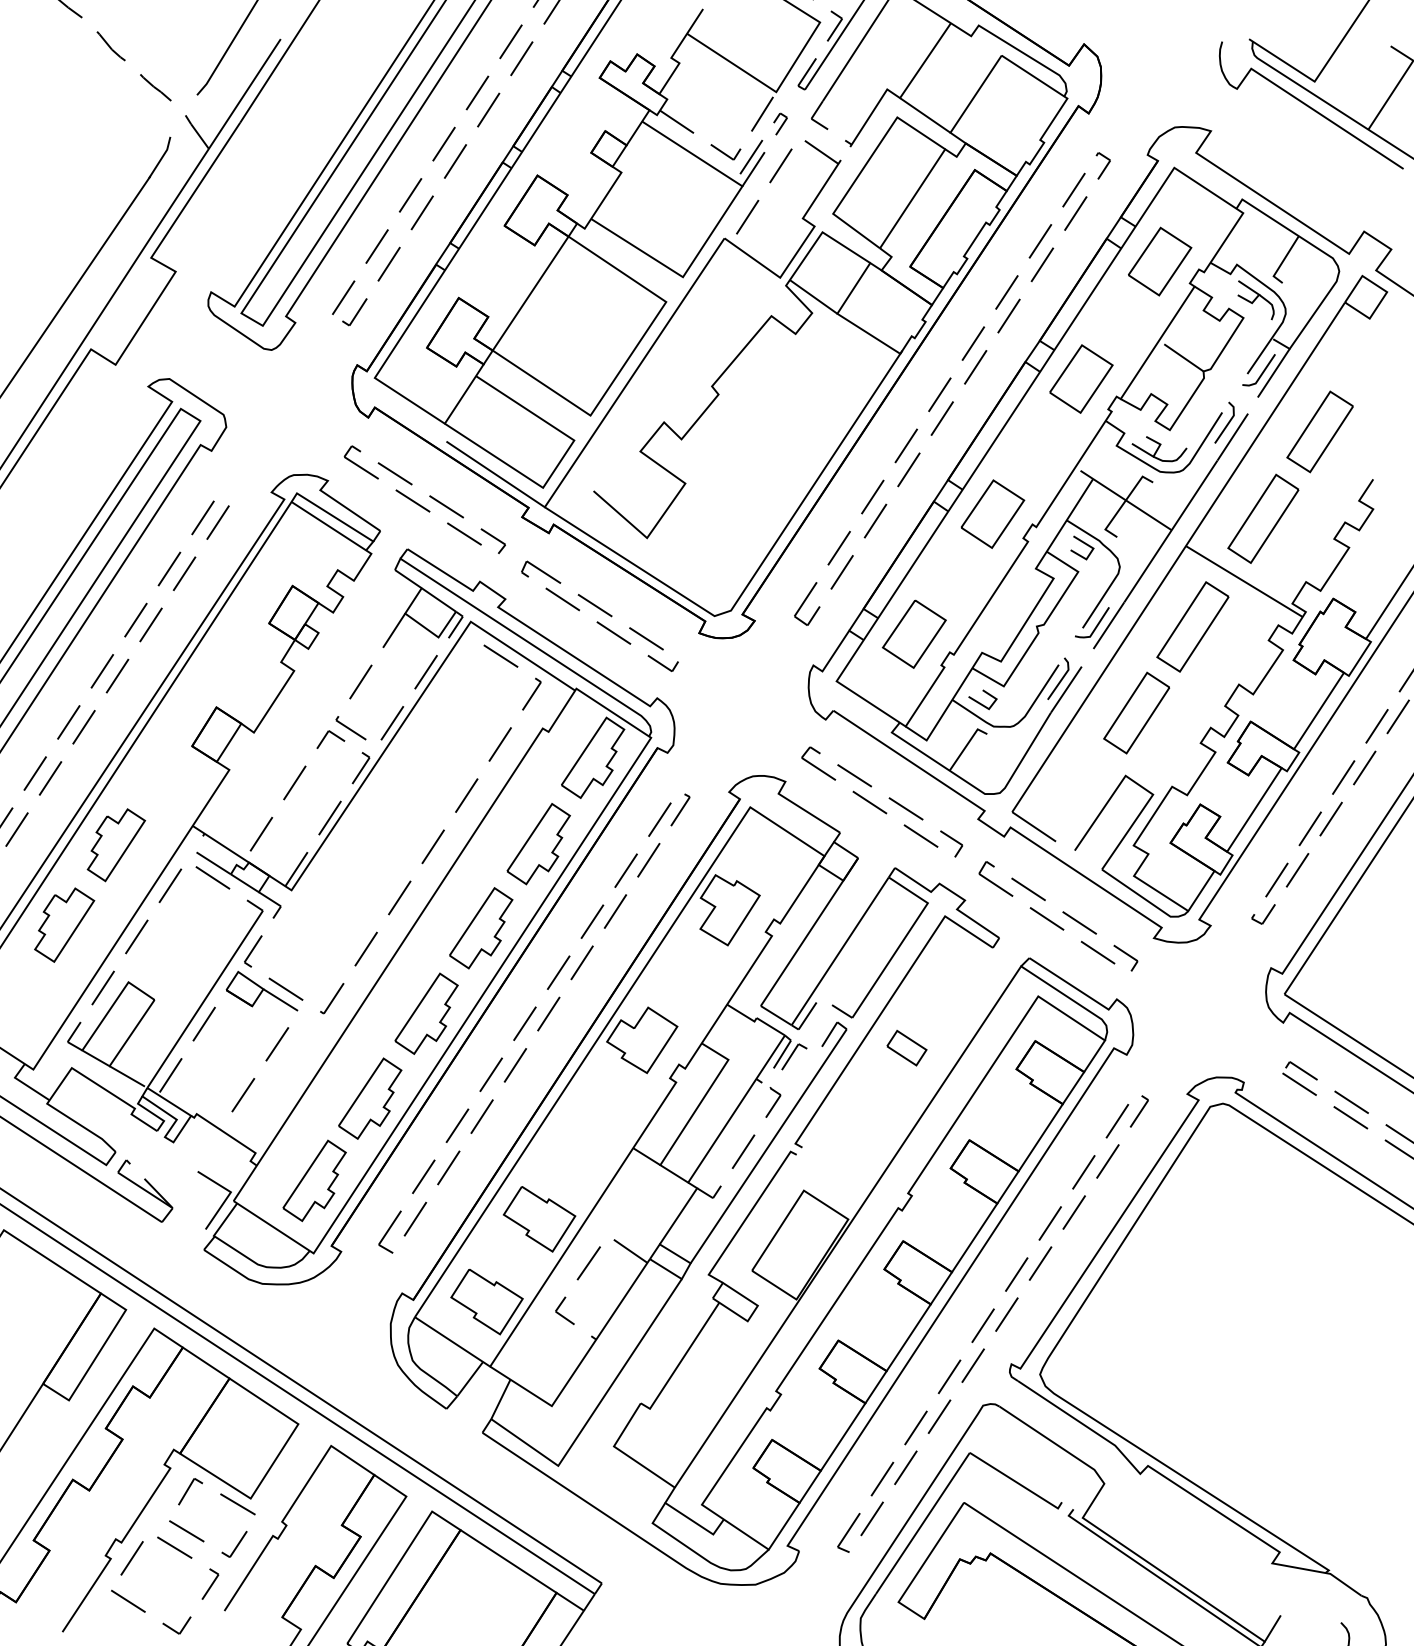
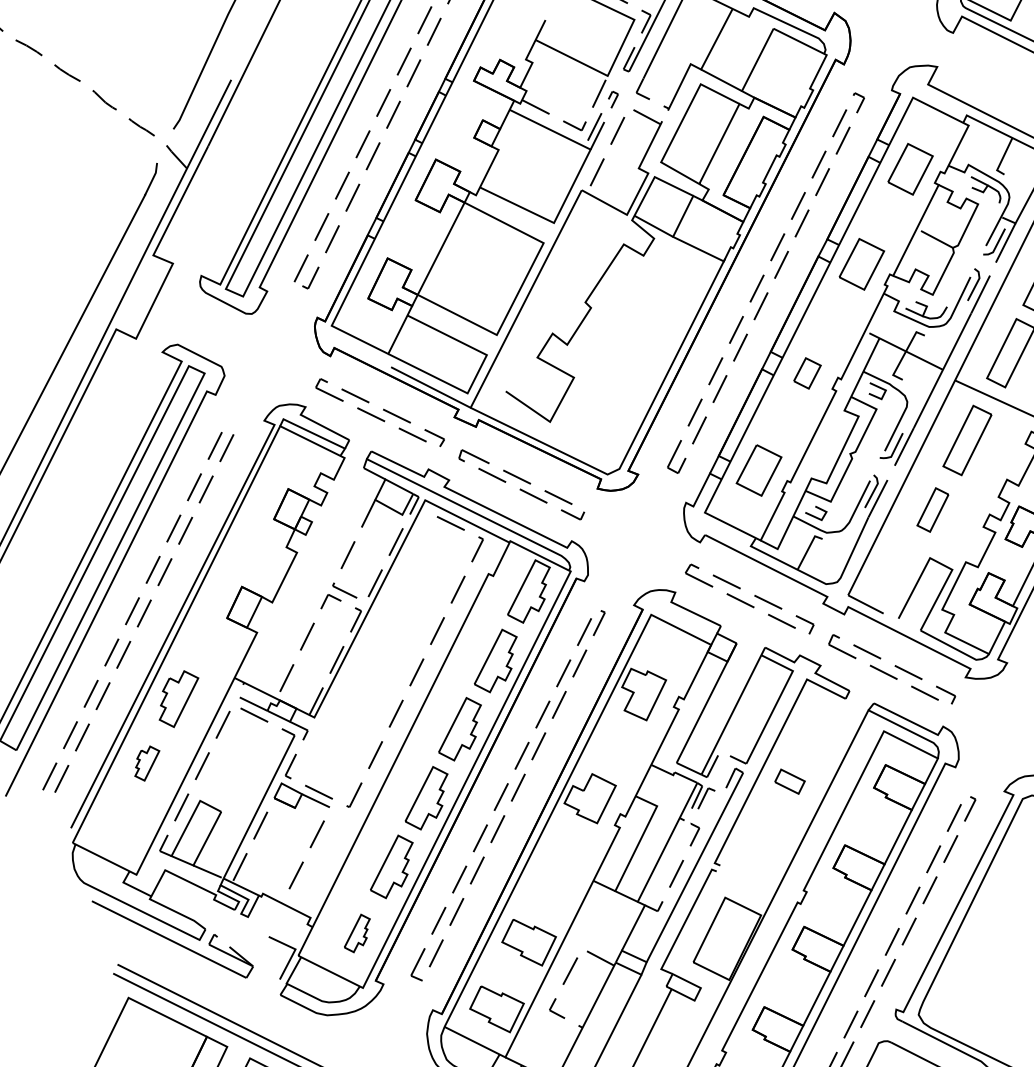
part: (992, 513) -> (807, 373), size x0.6
part: (1136, 712) -> (932, 509), size x0.7
part: (64, 924) -> (147, 763), size x0.6
part: (314, 1180) -> (357, 933), size x0.6

